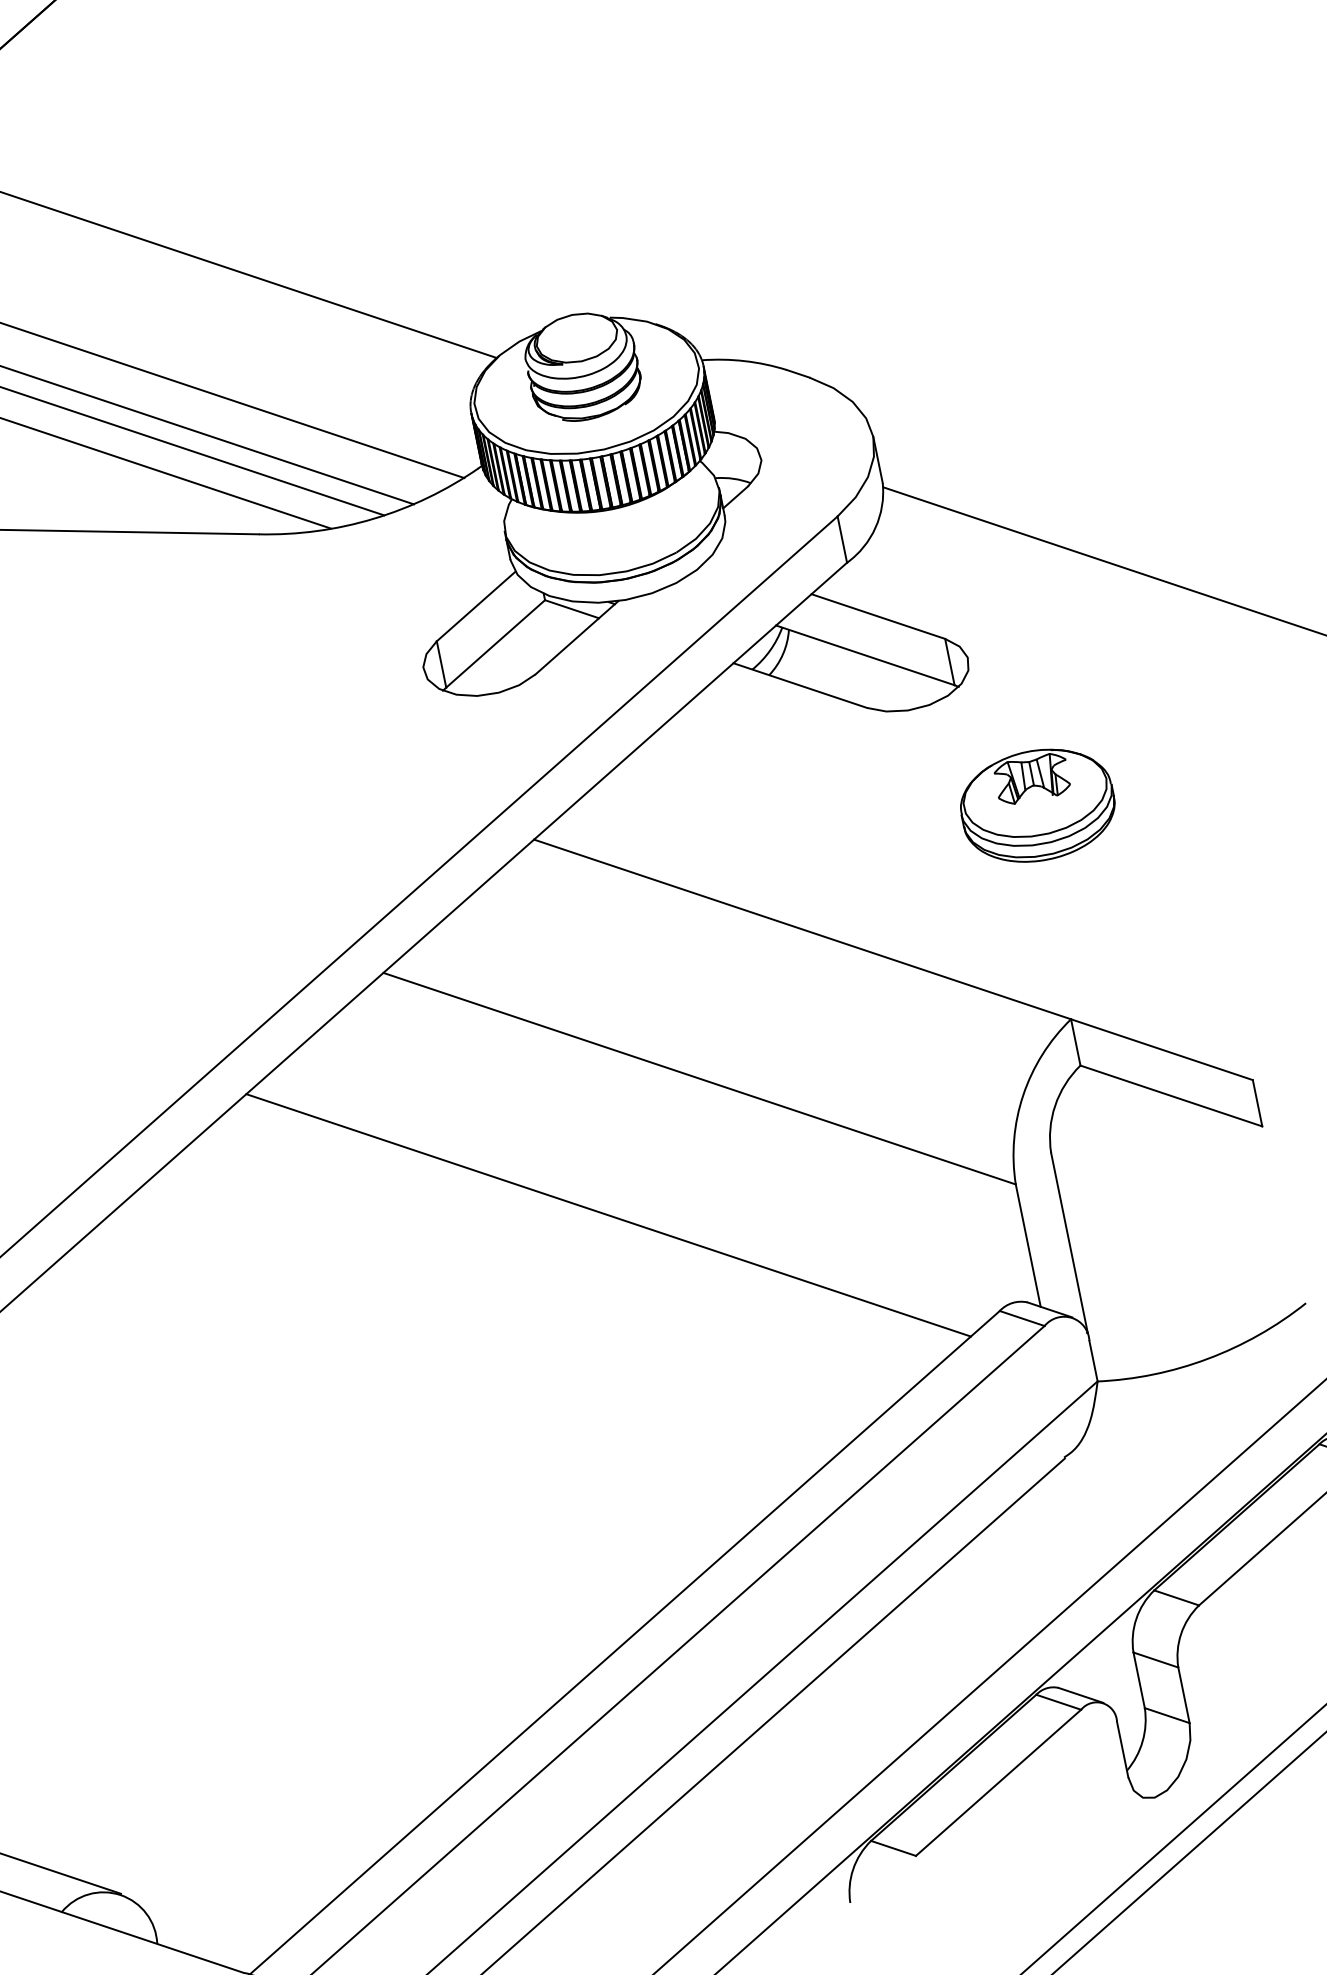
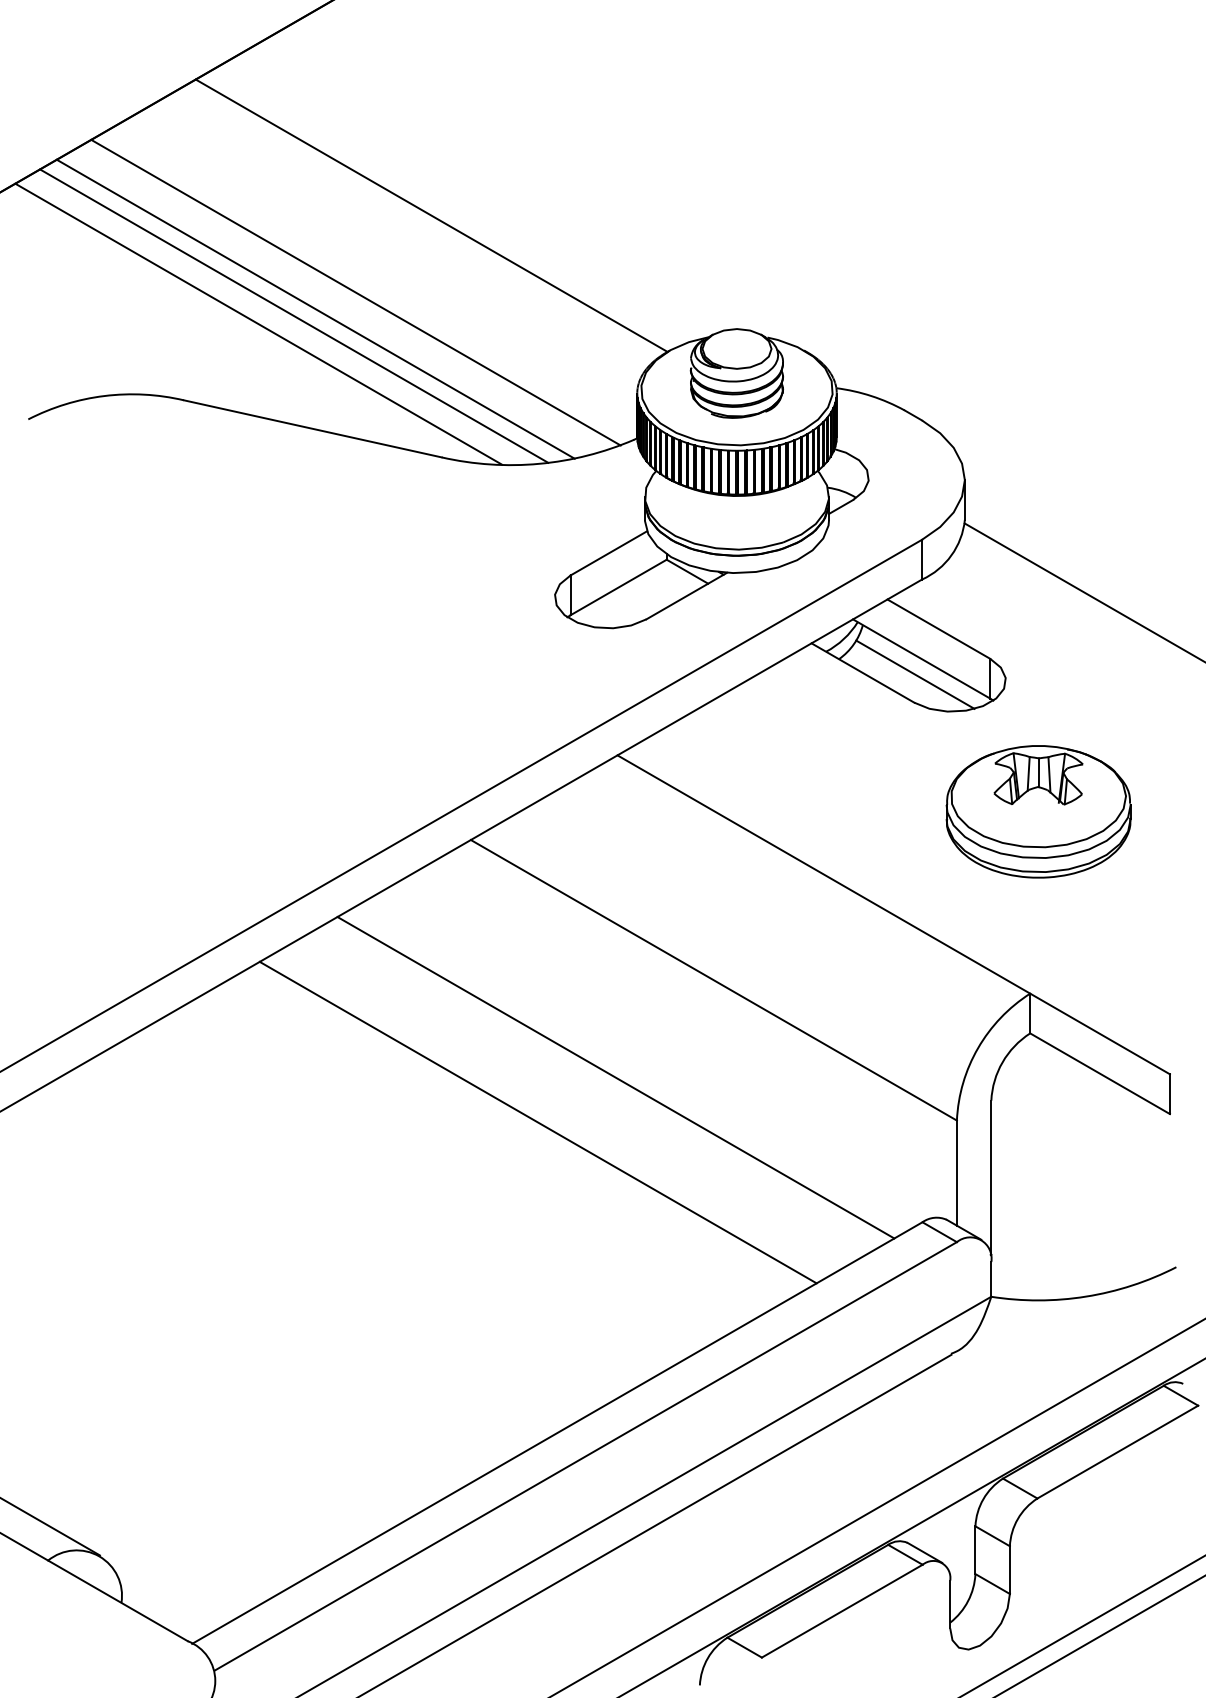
line: (861, 674) -> (915, 674), added
part: (1037, 805) -> (1038, 811), size x1.43
line: (527, 1286) -> (537, 1122), added

